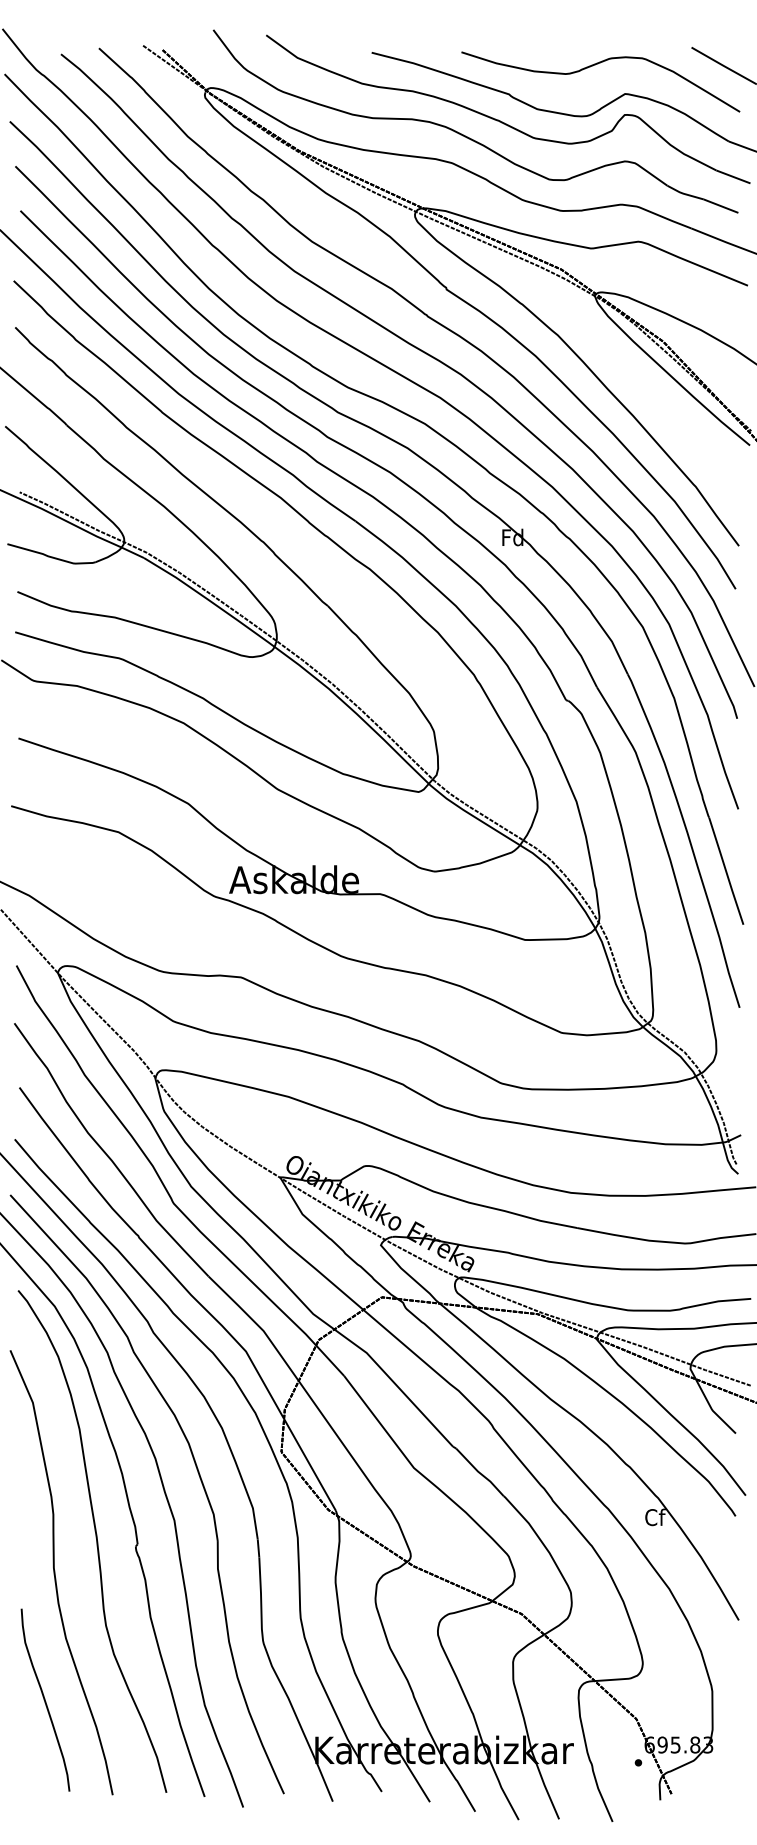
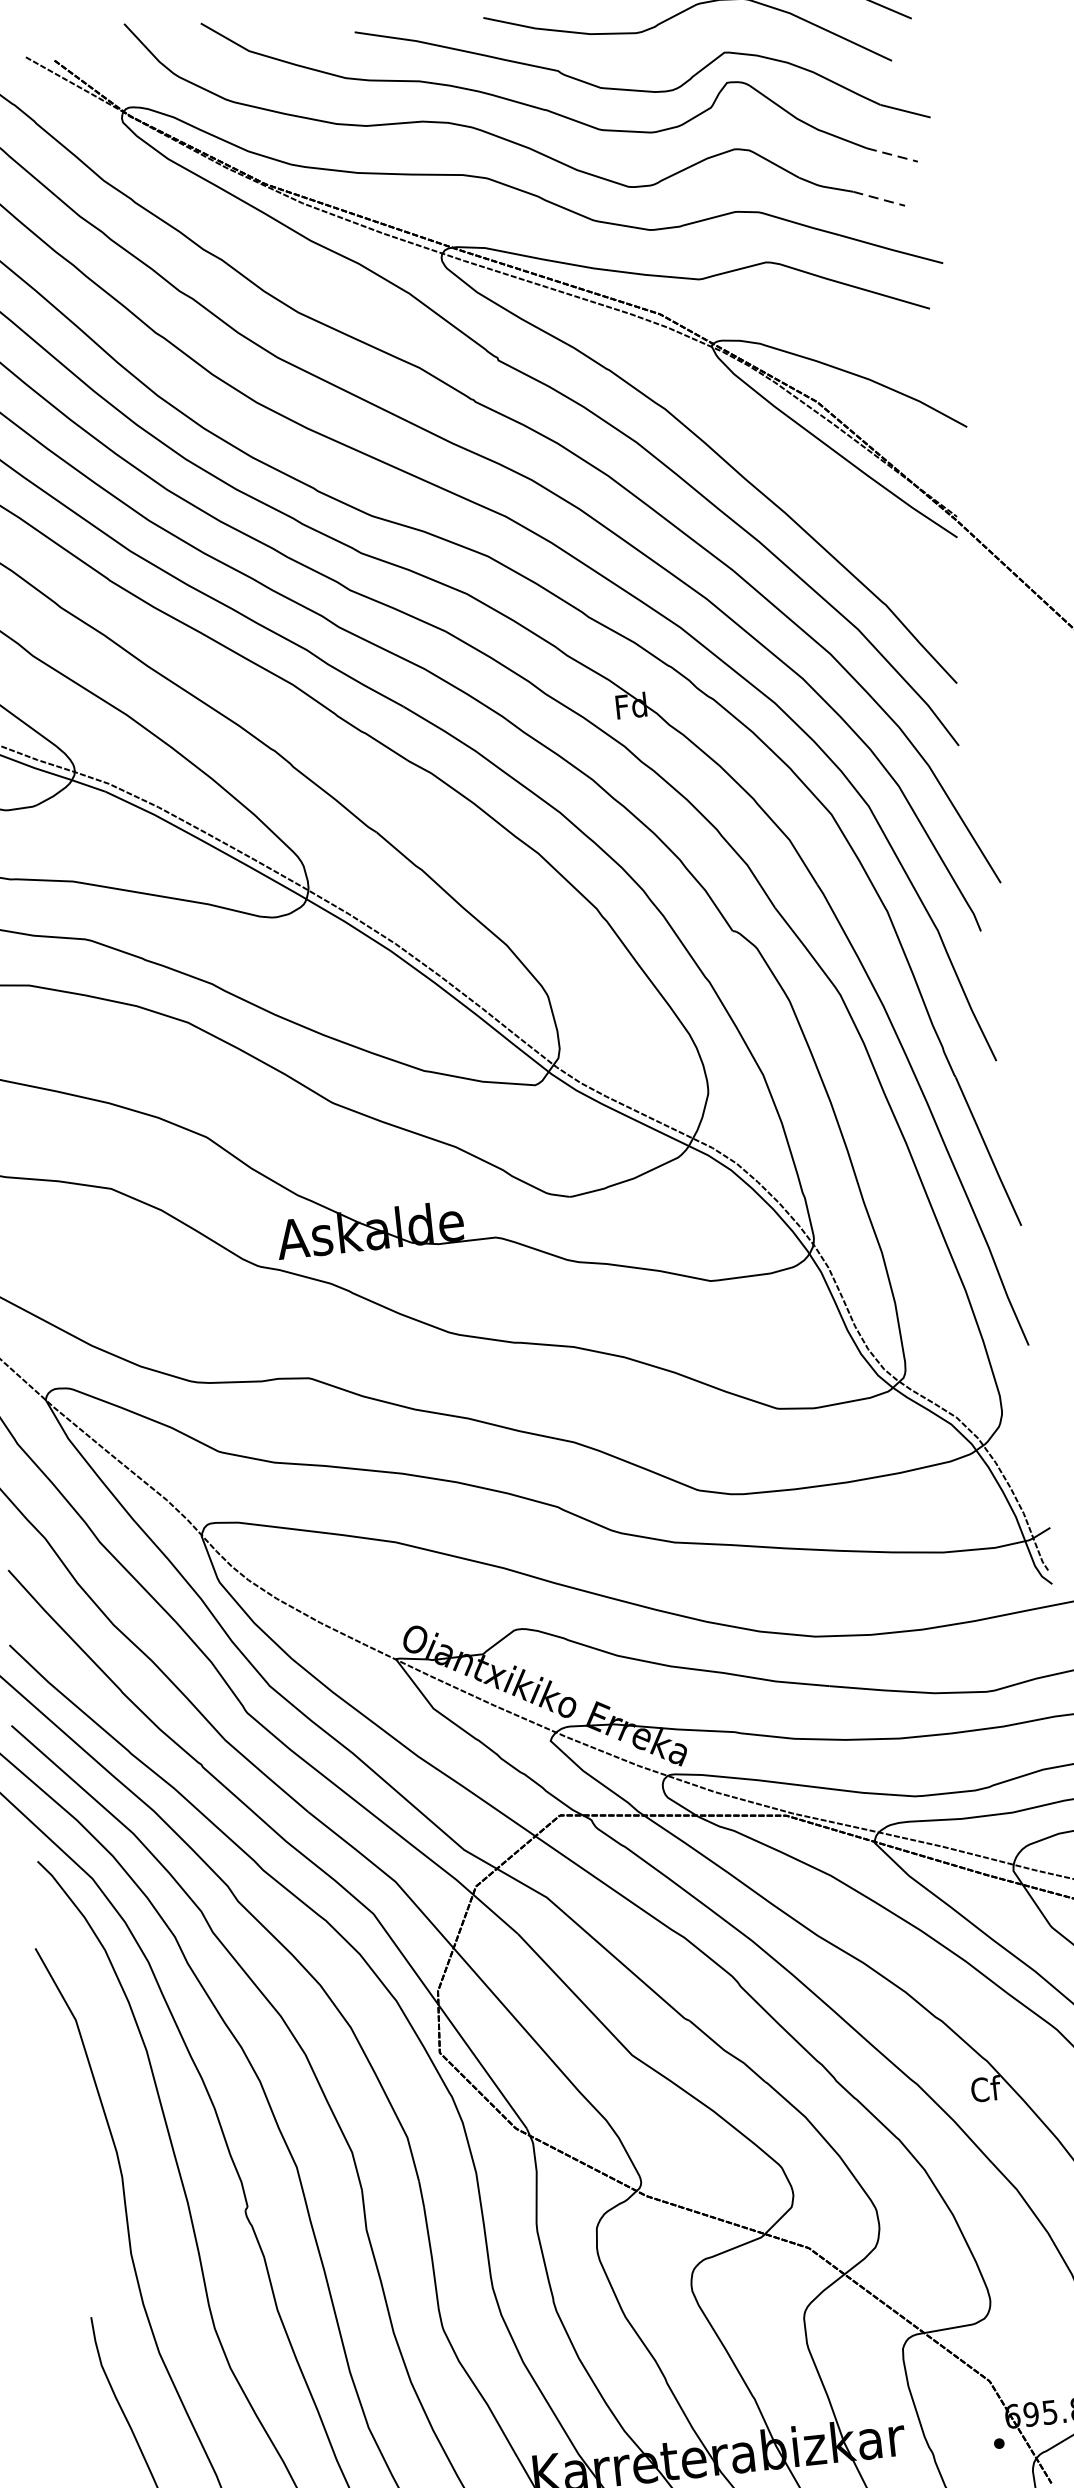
line: (733, 177) -> (892, 155), solid -> dashed
line: (721, 206) -> (879, 199), solid -> dashed

